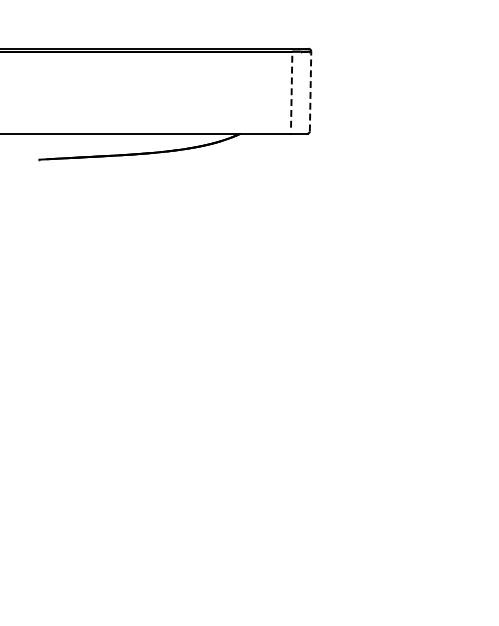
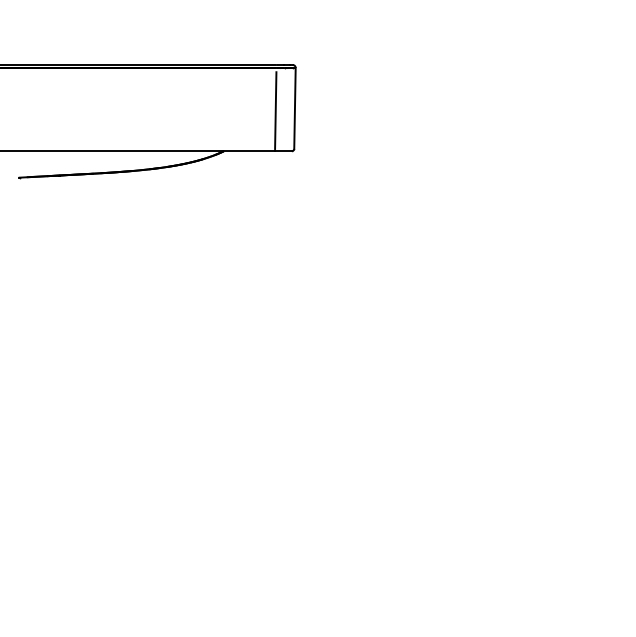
line: (310, 91) -> (294, 108), dashed -> solid
line: (291, 94) -> (275, 111), dashed -> solid

